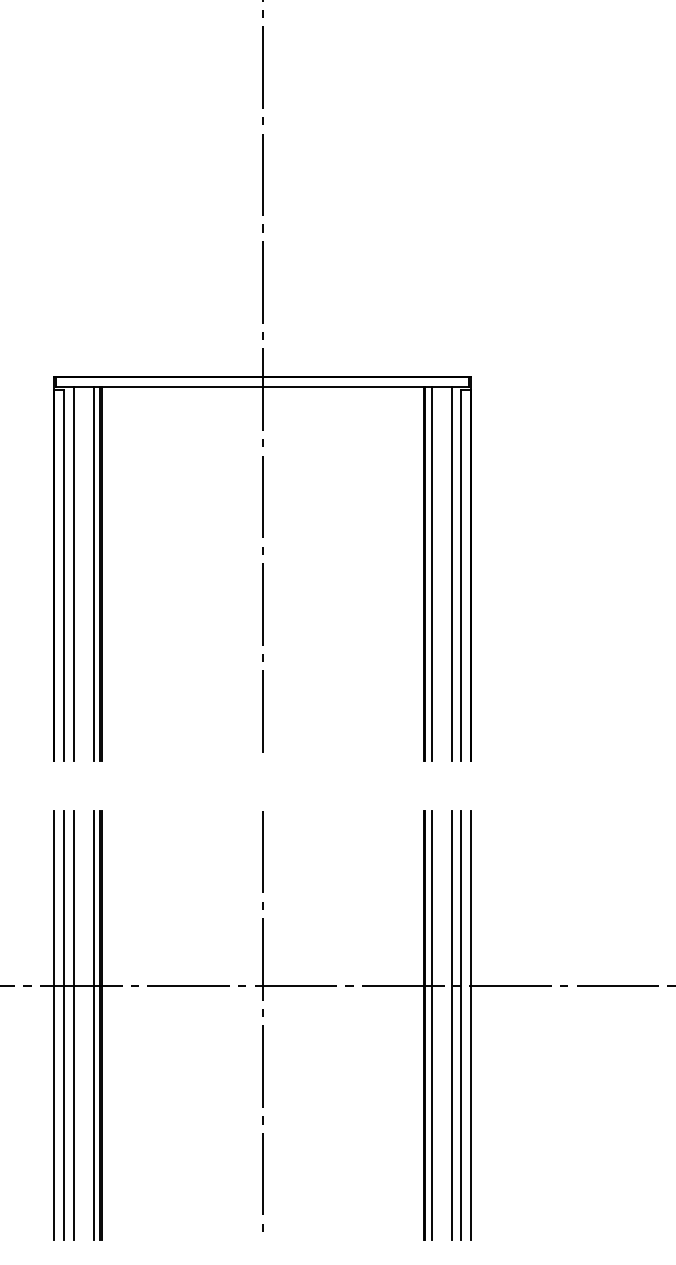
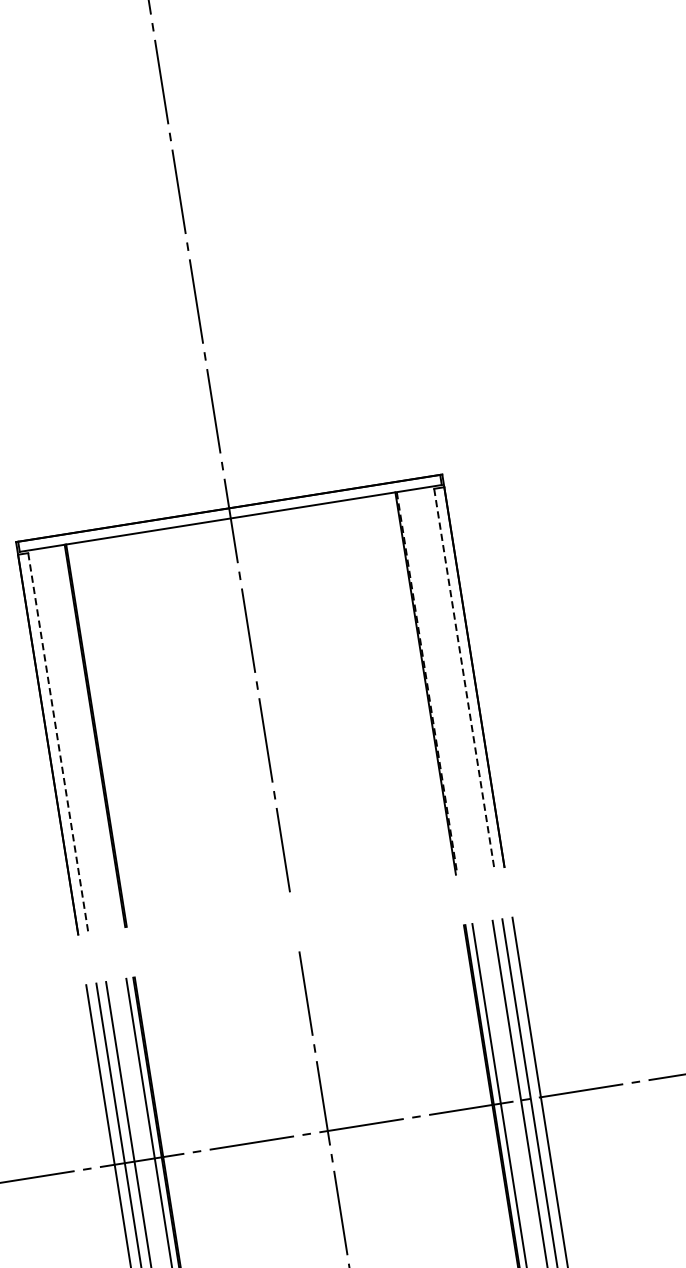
line: (73, 574) -> (67, 740), removed
line: (93, 574) -> (87, 737), removed
line: (425, 574) -> (427, 683), solid -> dashed
line: (432, 574) -> (434, 682), removed
line: (451, 574) -> (453, 679), removed
line: (64, 575) -> (58, 743), solid -> dashed
line: (461, 575) -> (464, 678), solid -> dashed

